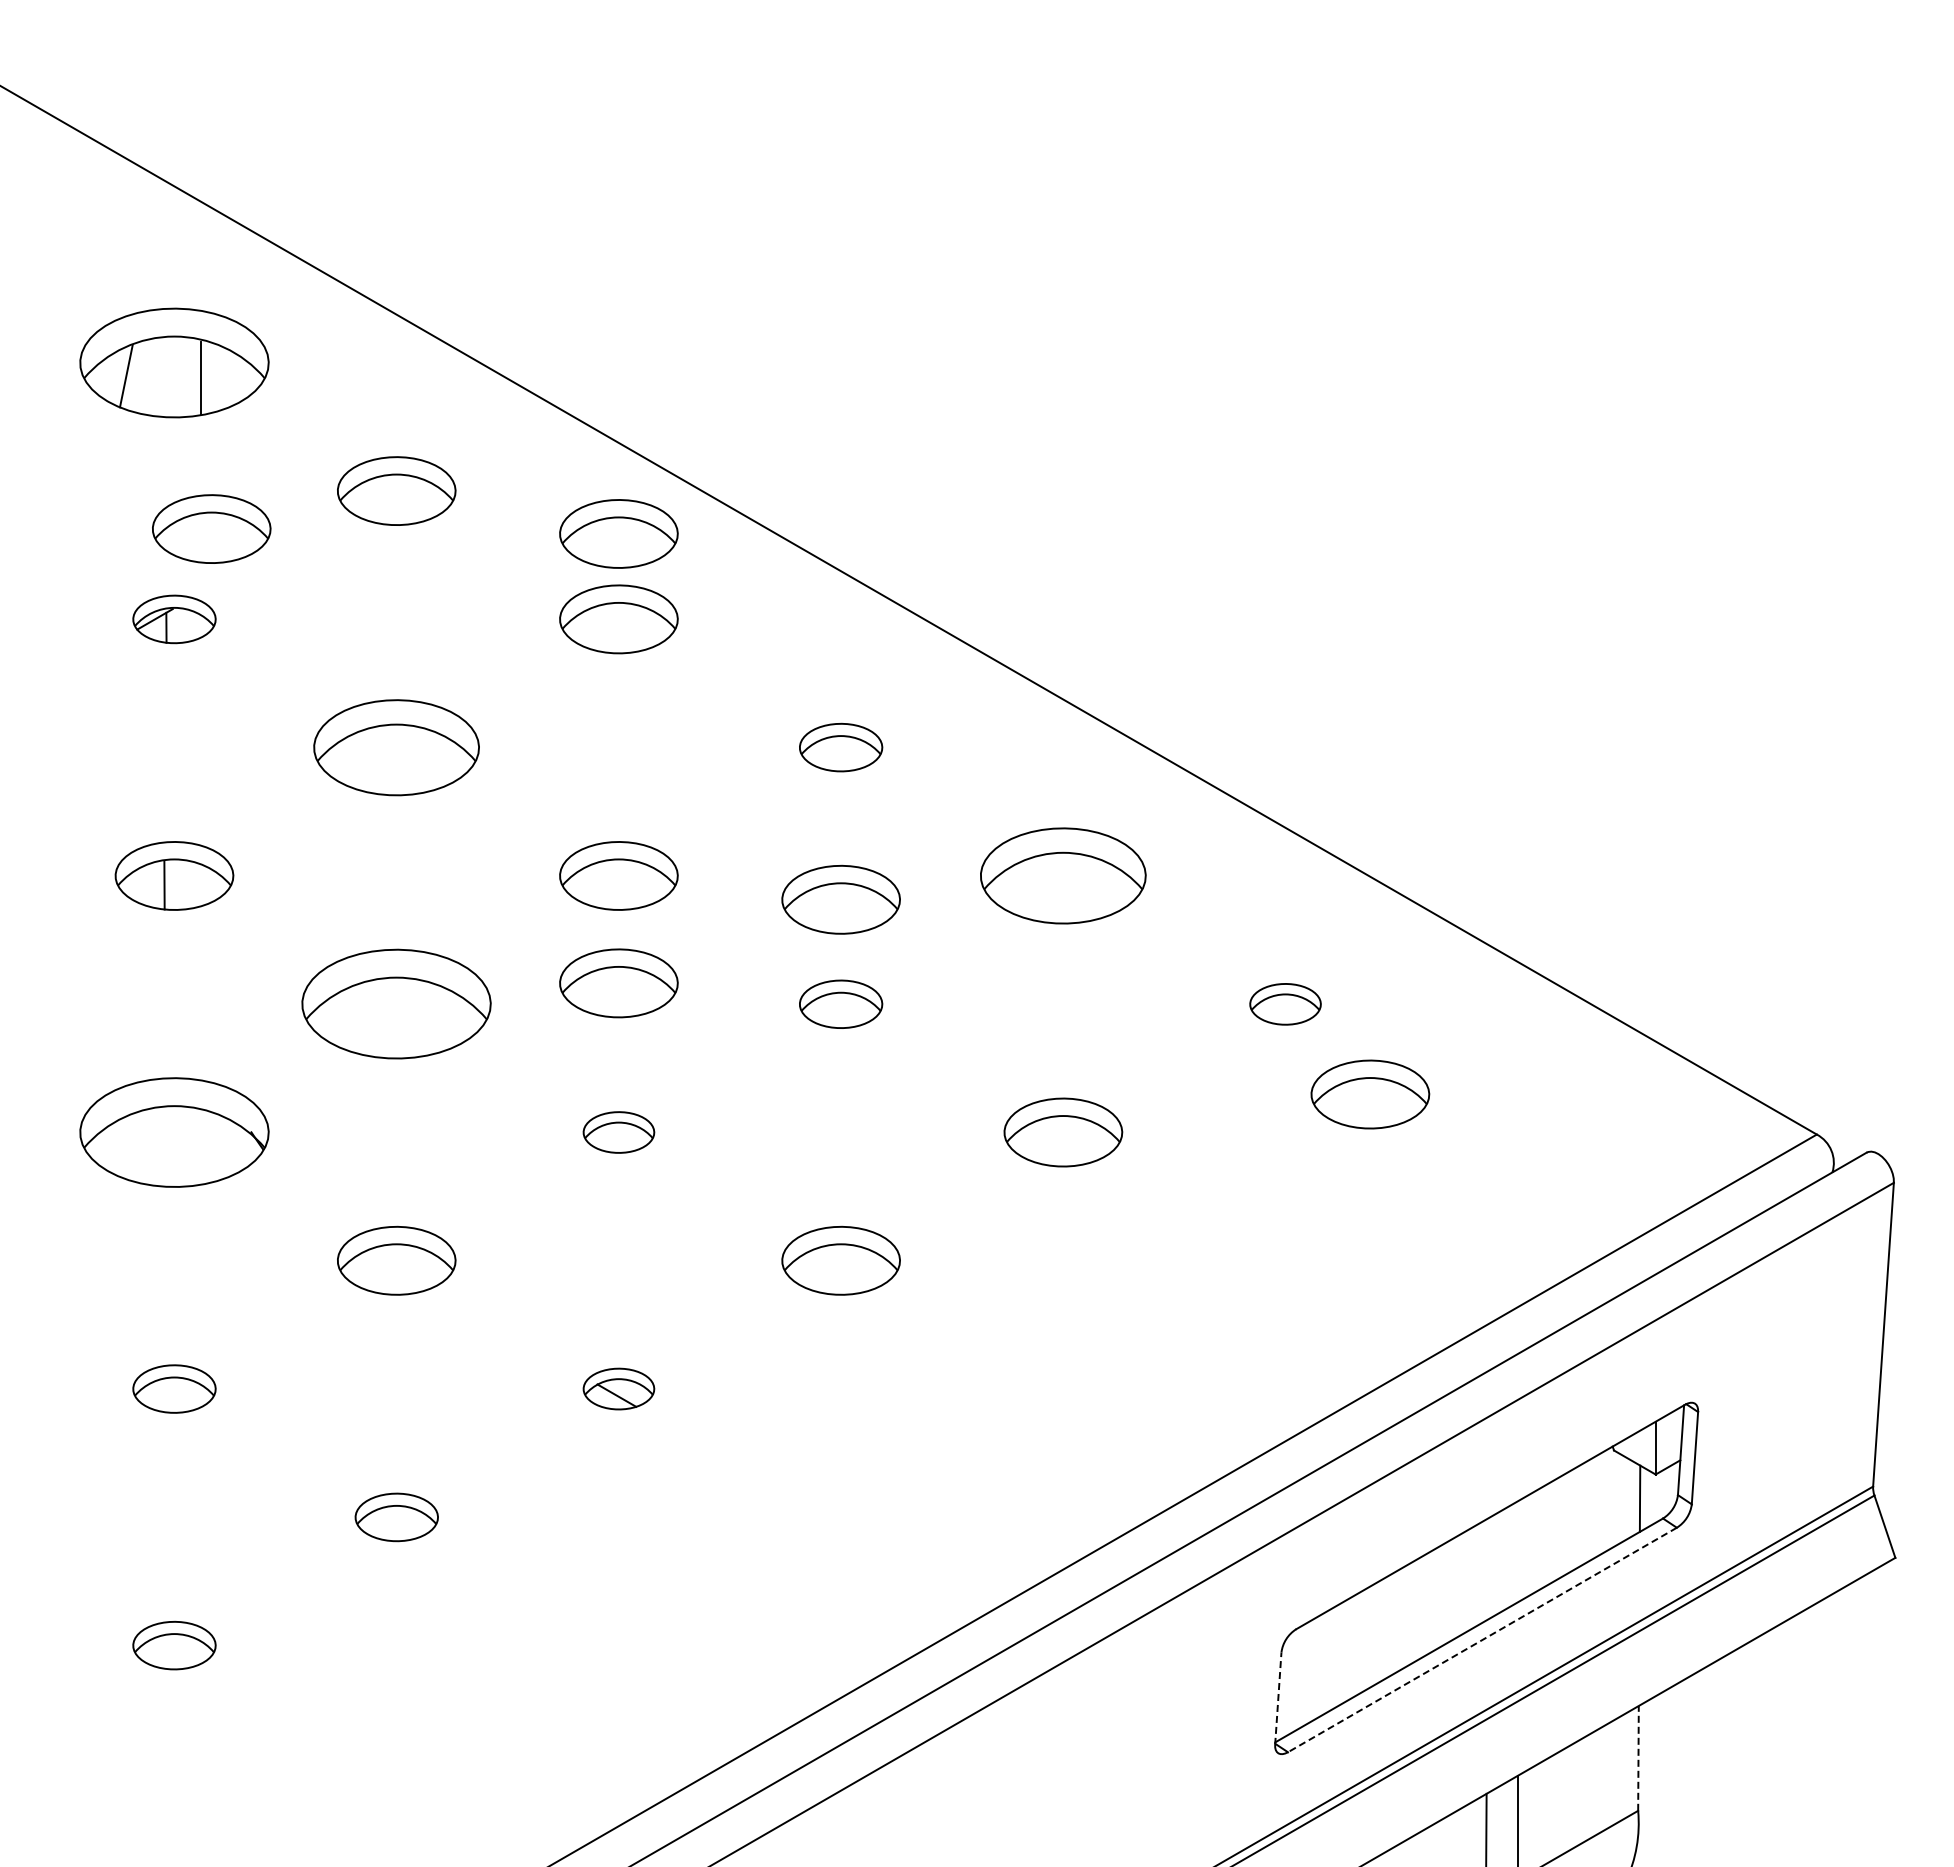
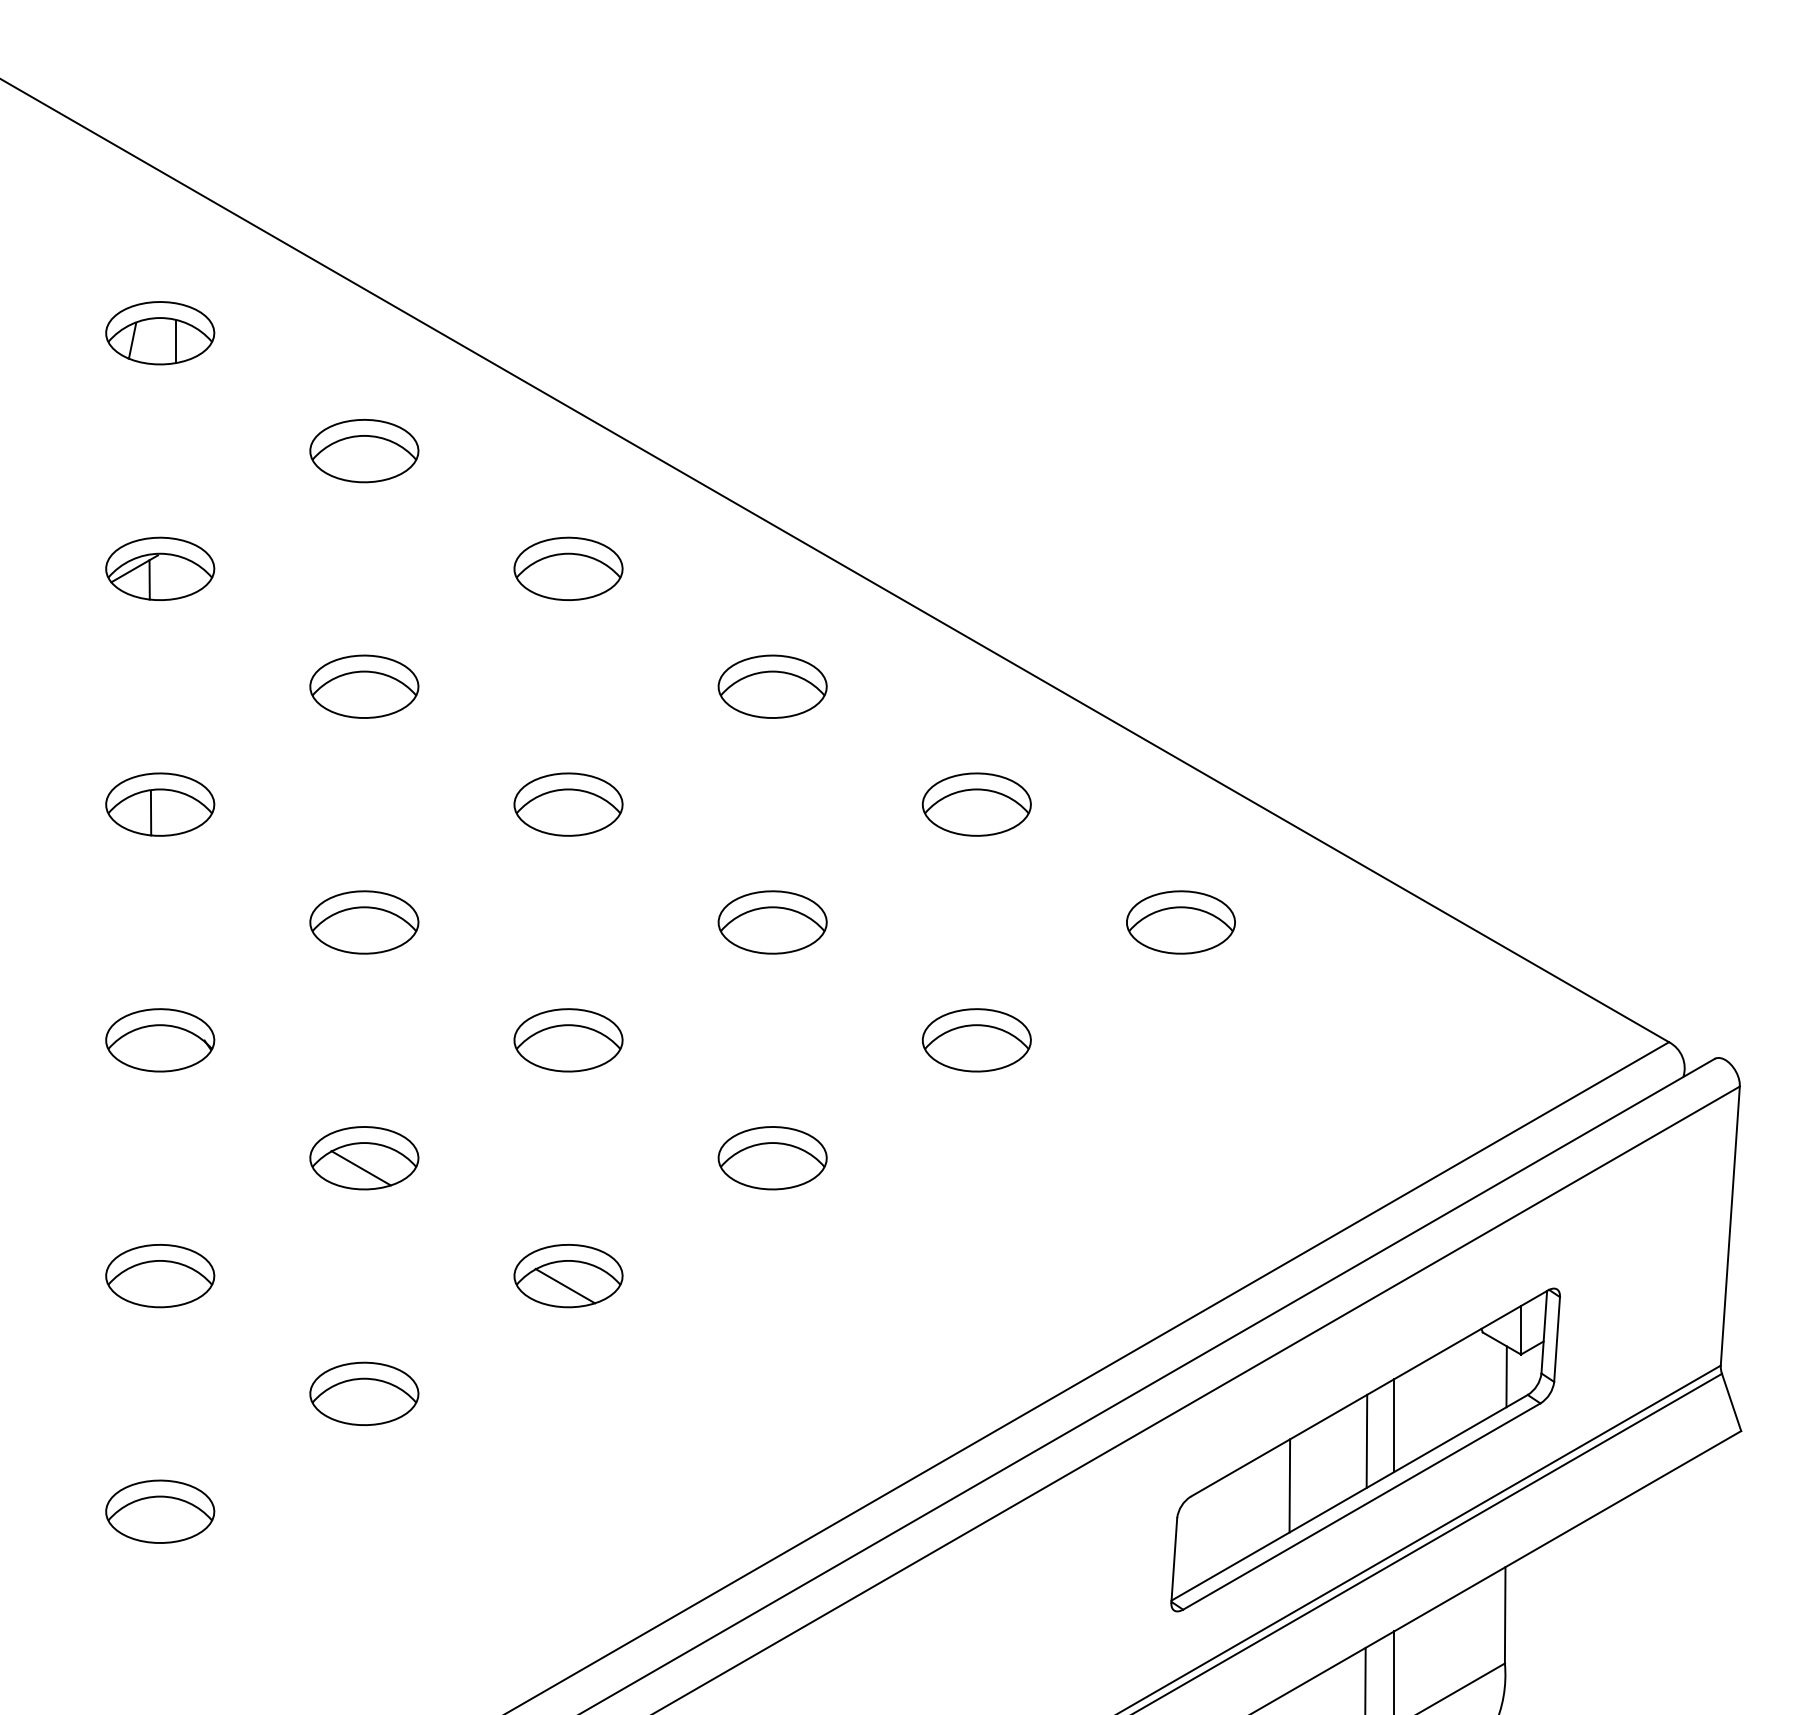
part: (174, 362) -> (160, 332), size x0.62
part: (211, 528) -> (194, 485), removed
part: (618, 533) -> (568, 490), removed
part: (174, 619) -> (160, 569), size x1.43
part: (396, 747) -> (364, 686), size x0.71
part: (840, 747) -> (772, 686), size x1.43
part: (1063, 875) -> (976, 804), size x0.71
part: (840, 899) -> (772, 826), removed
part: (618, 983) -> (568, 903), removed
part: (396, 1004) -> (364, 922), size x0.62
part: (840, 1004) -> (772, 922), size x1.43
part: (1285, 1004) -> (1180, 922), size x1.67
part: (1370, 1094) -> (1259, 1005), removed
part: (174, 1132) -> (160, 1040), size x0.62
part: (618, 1132) -> (568, 1040), size x1.67
line: (392, 1271) -> (360, 1168), added
part: (174, 1388) -> (160, 1275), size x1.43
part: (618, 1388) -> (568, 1275), size x1.67
part: (396, 1517) -> (364, 1394), size x1.43
line: (1517, 1551) -> (1394, 1425), added
line: (1487, 1568) -> (1366, 1440), added
line: (1403, 1617) -> (1289, 1485), added
line: (1482, 1640) -> (1361, 1507), dashed -> solid
part: (174, 1645) -> (160, 1511), size x1.43
line: (1278, 1698) -> (1174, 1560), dashed -> solid
line: (1638, 1757) -> (1505, 1614), dashed -> solid

